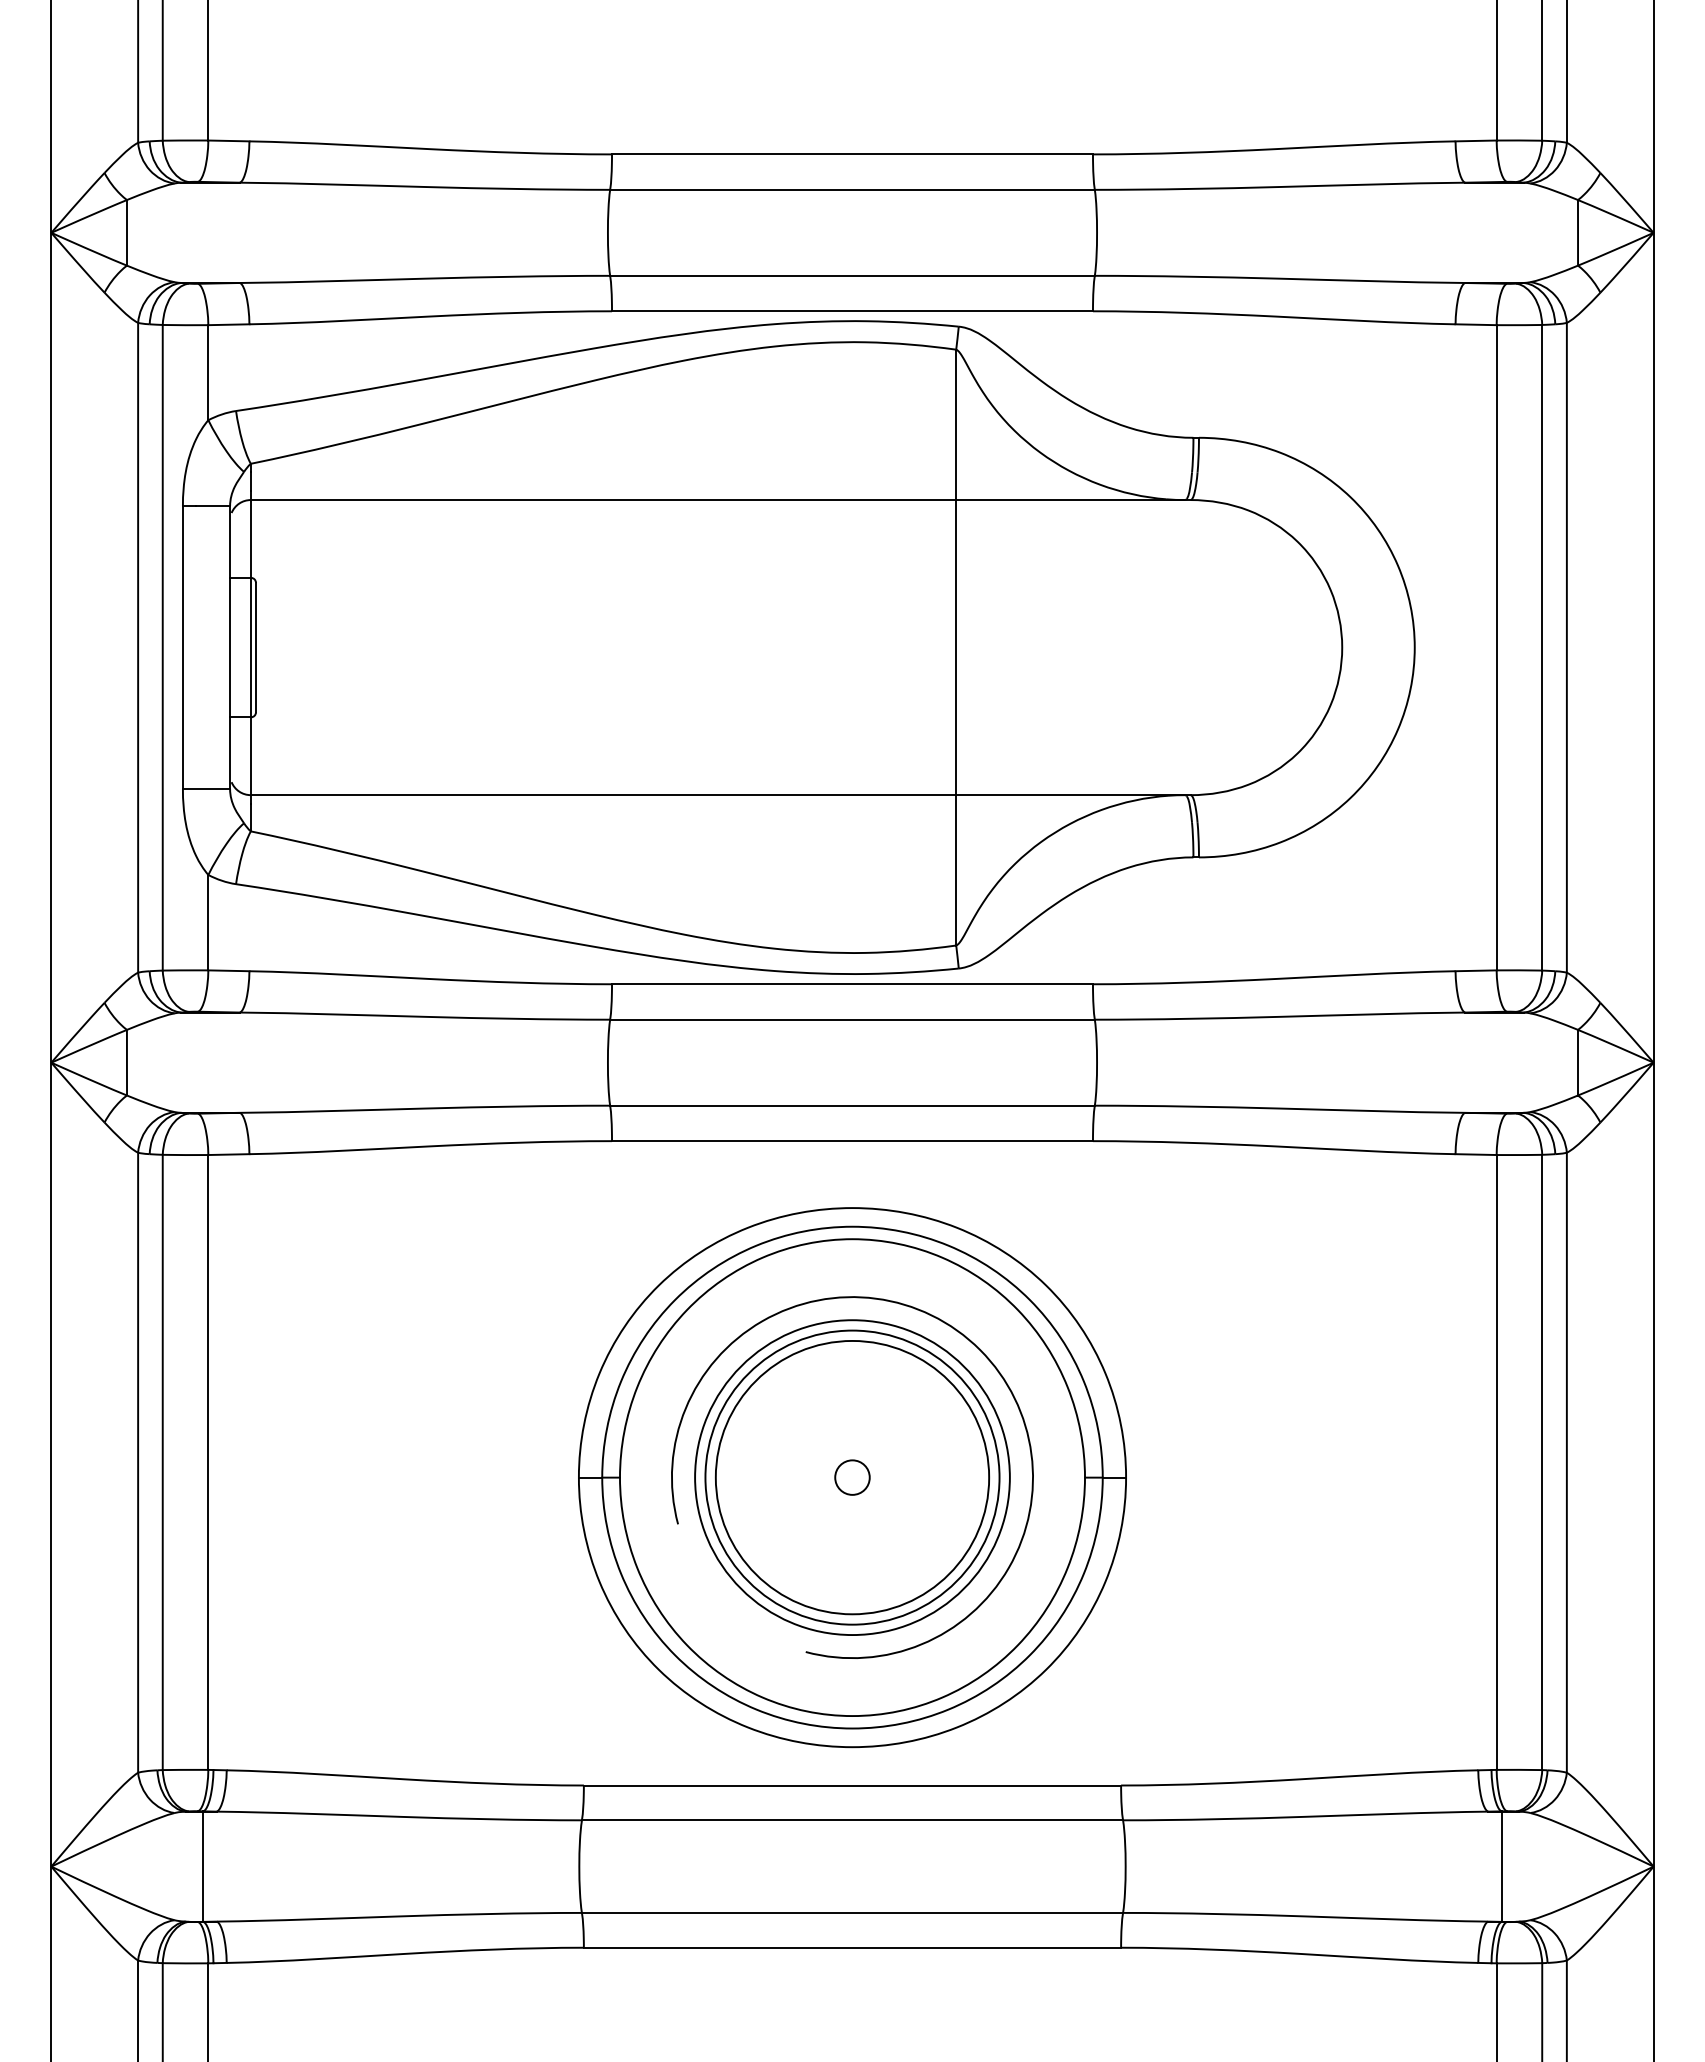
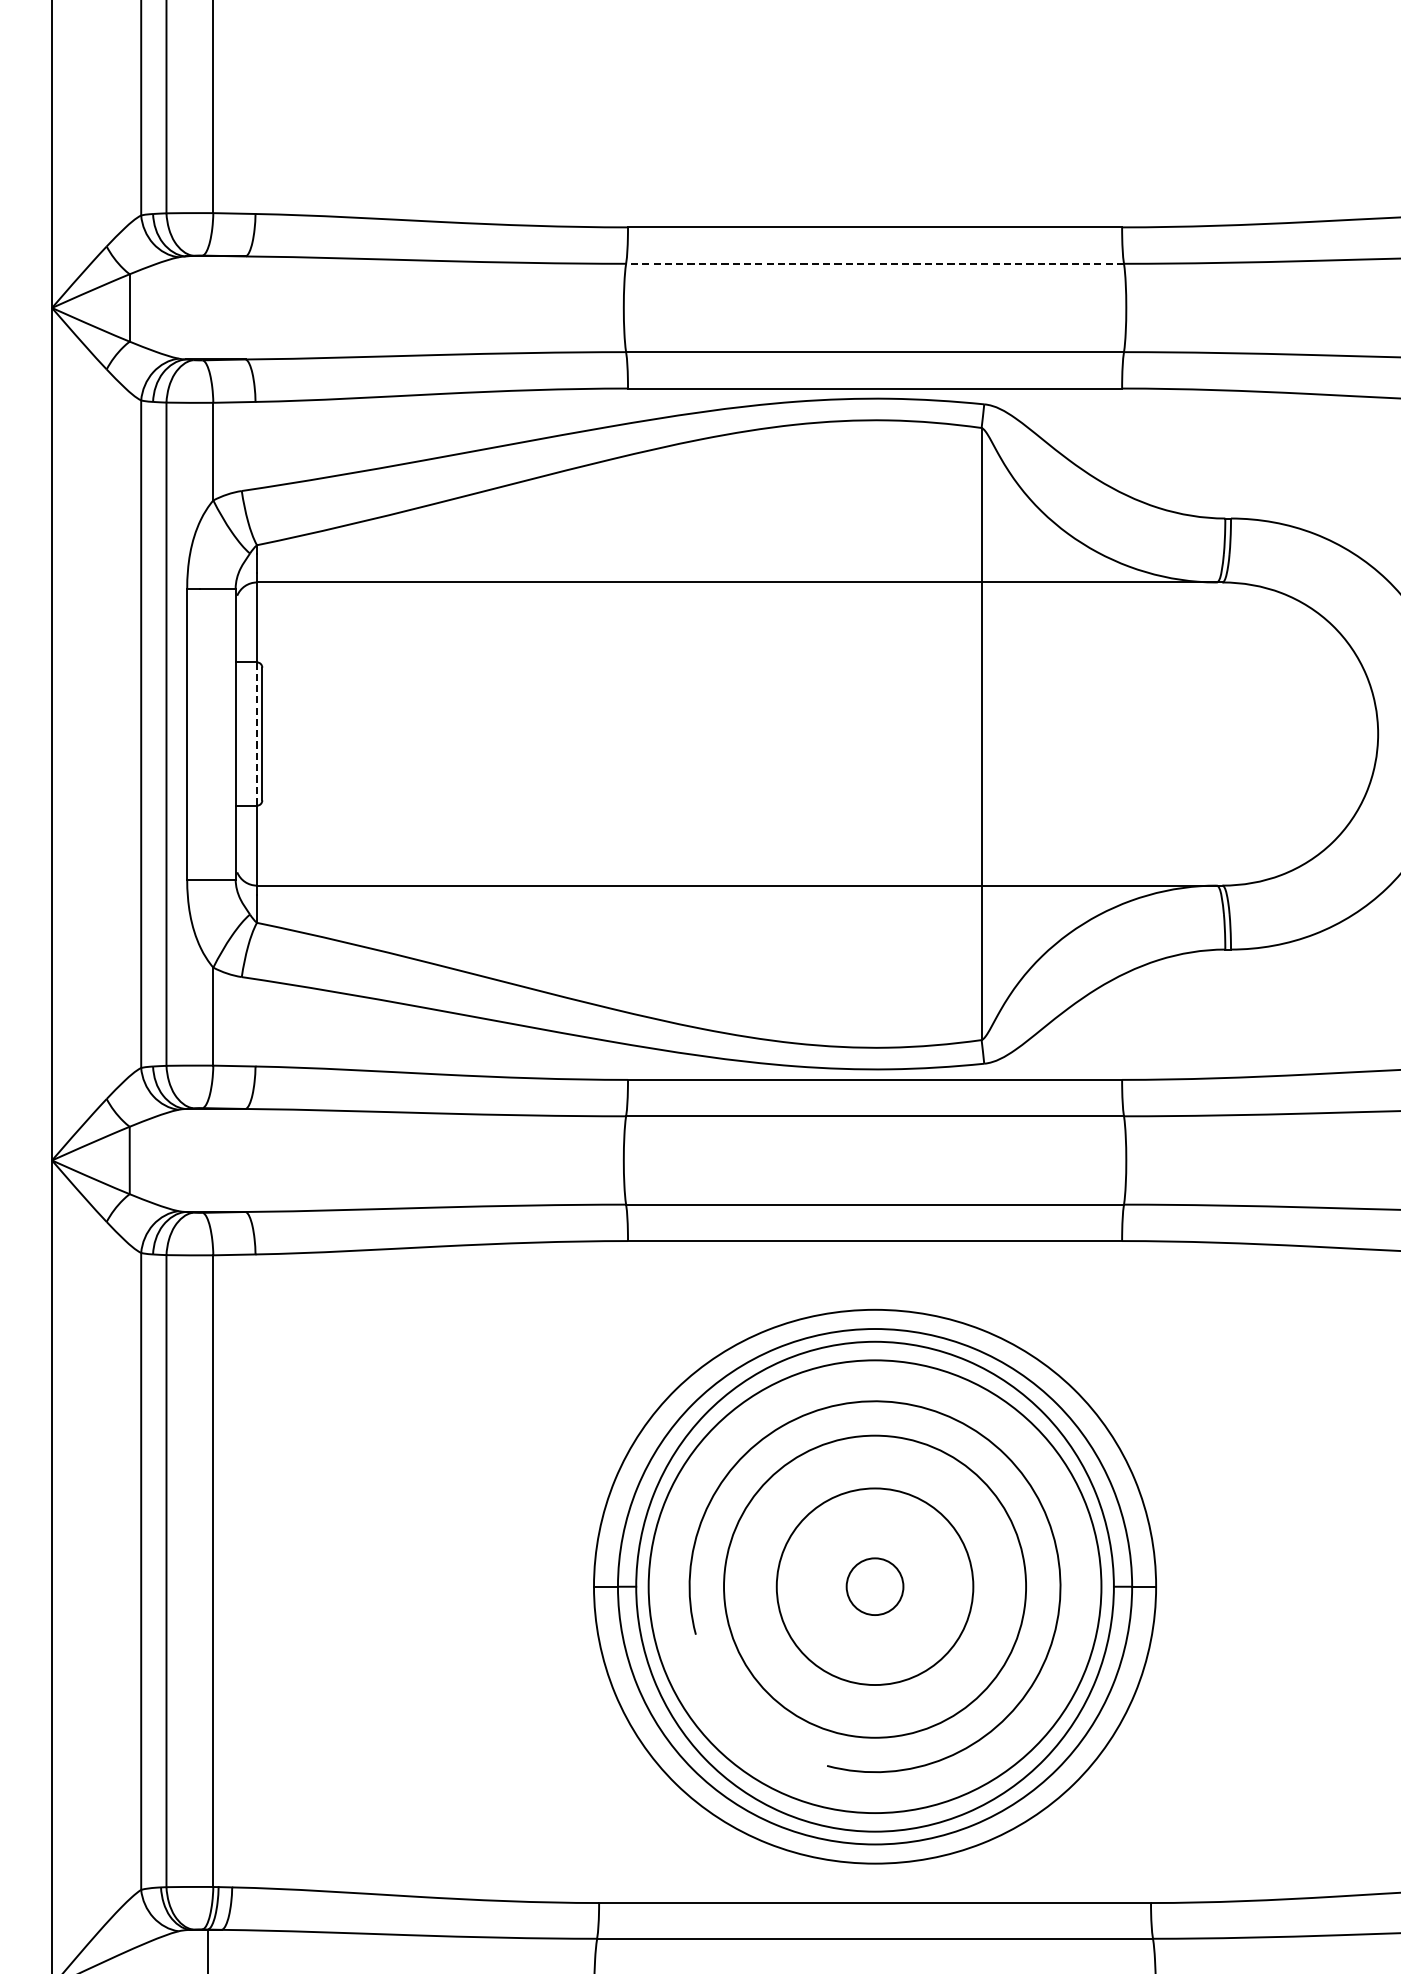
line: (851, 189) -> (874, 263), solid -> dashed
line: (250, 647) -> (256, 733), solid -> dashed
circle: (852, 1477) -> (875, 1586), size x0.7
circle: (852, 1477) -> (875, 1586), size x1.4
circle: (852, 1477) -> (875, 1586), size x1.6

